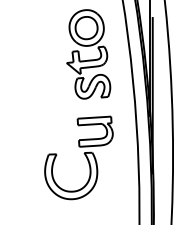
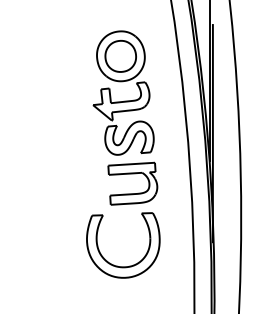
part: (89, 59) -> (124, 100), moved
part: (67, 190) -> (117, 265), moved

